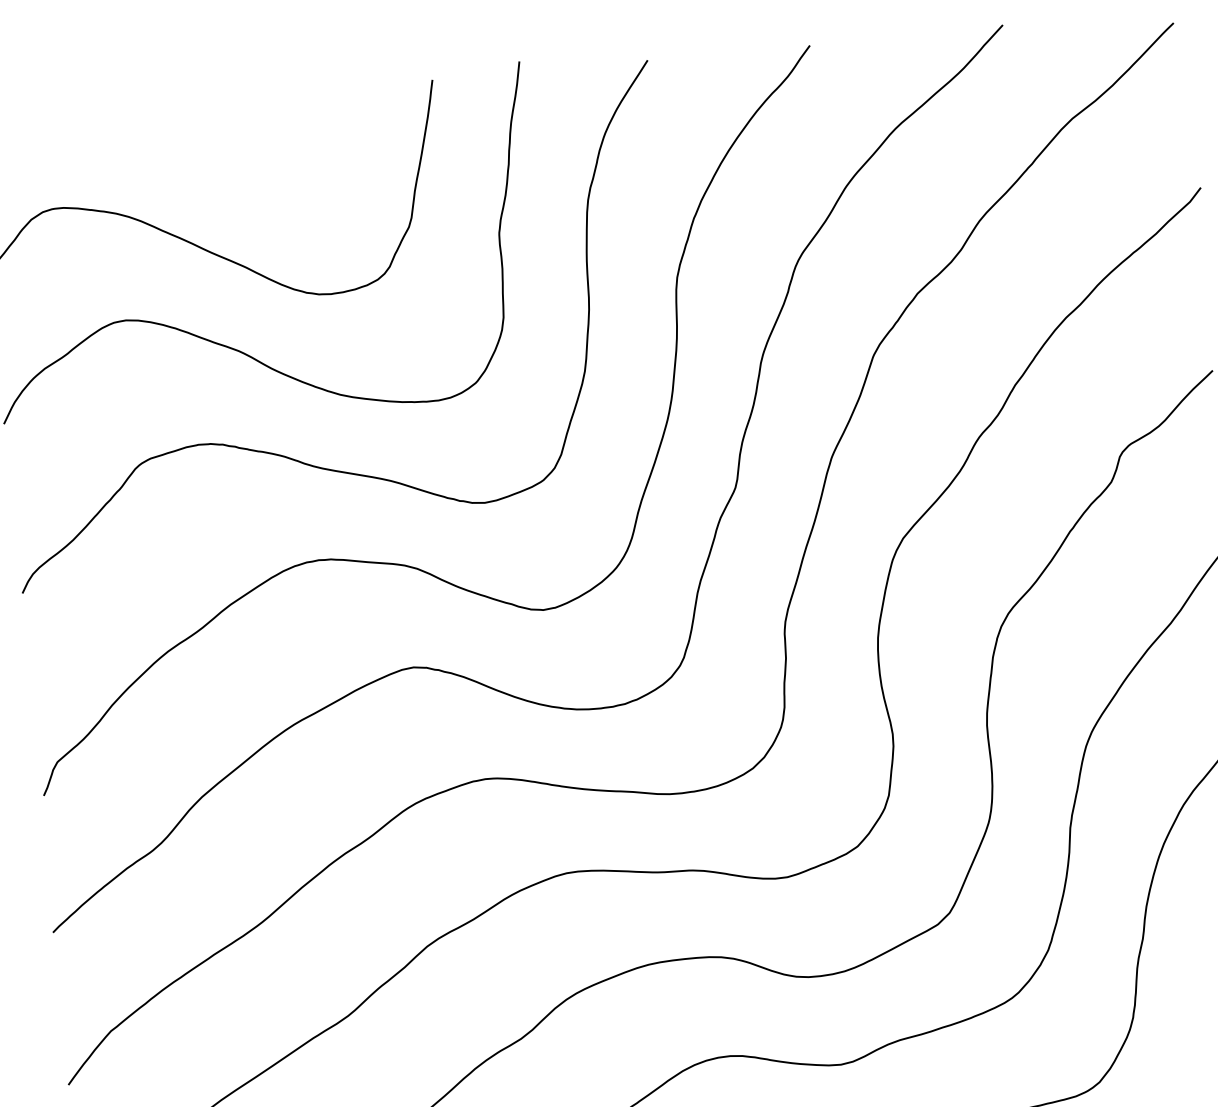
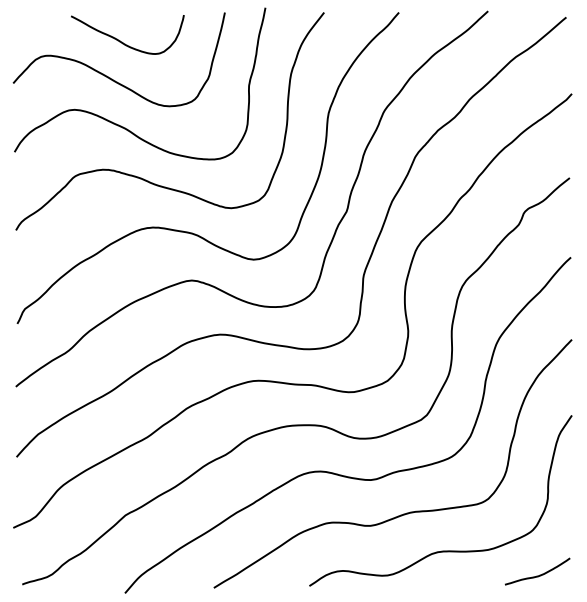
curve: (216, 162) -> (122, 41), added

